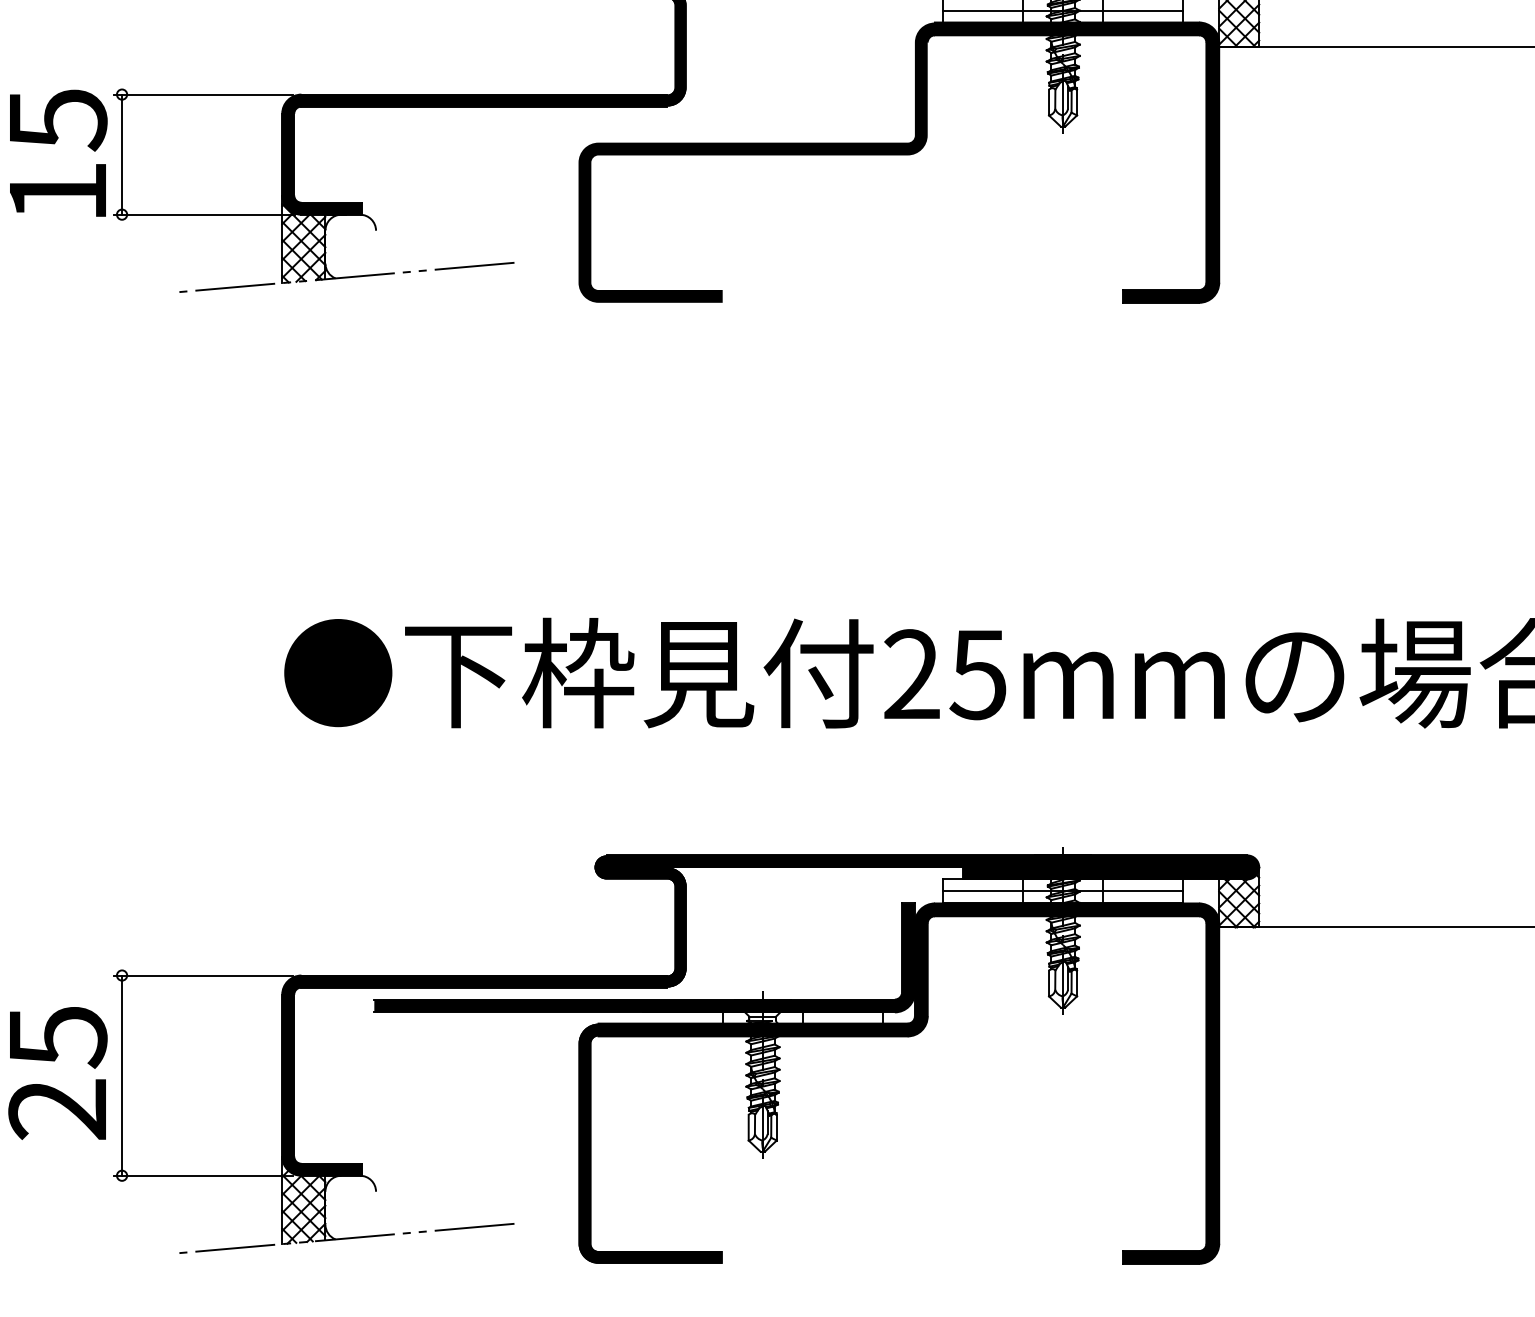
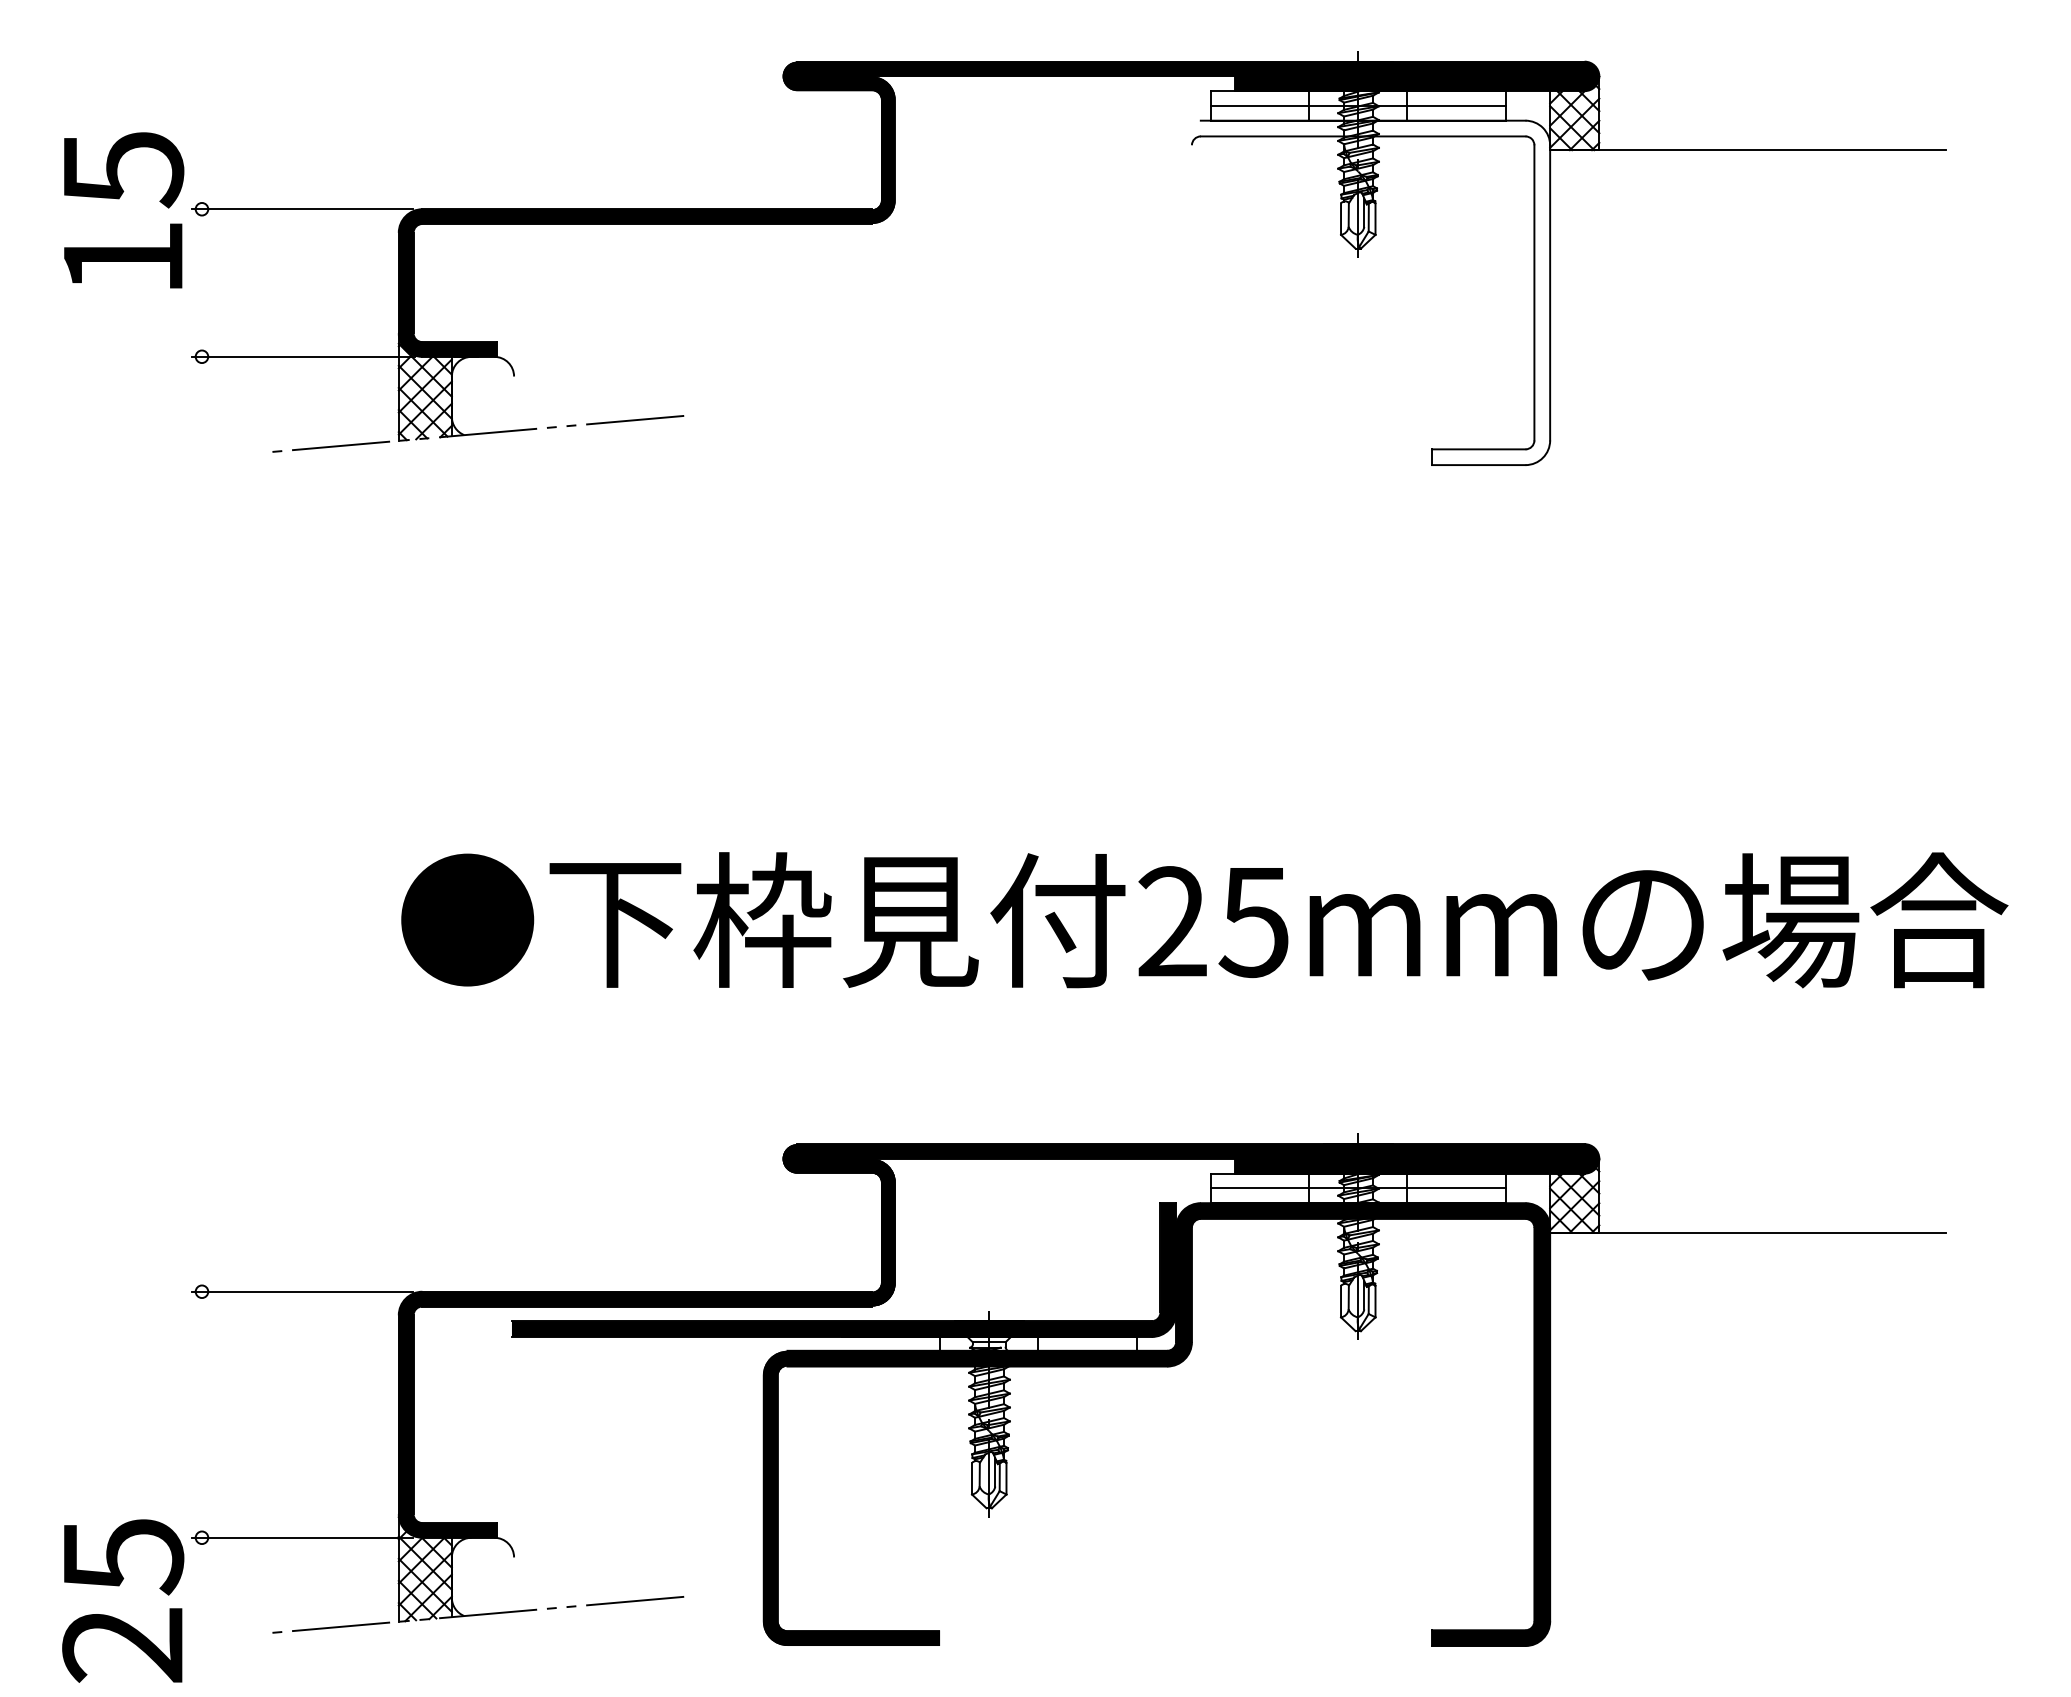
text: (59, 153) -> (124, 210), moved
line: (121, 154) -> (201, 282), removed
fill: (898, 162) -> (1156, 292), removed
text: (58, 1072) -> (123, 1600), moved
line: (121, 1075) -> (201, 1414), removed

